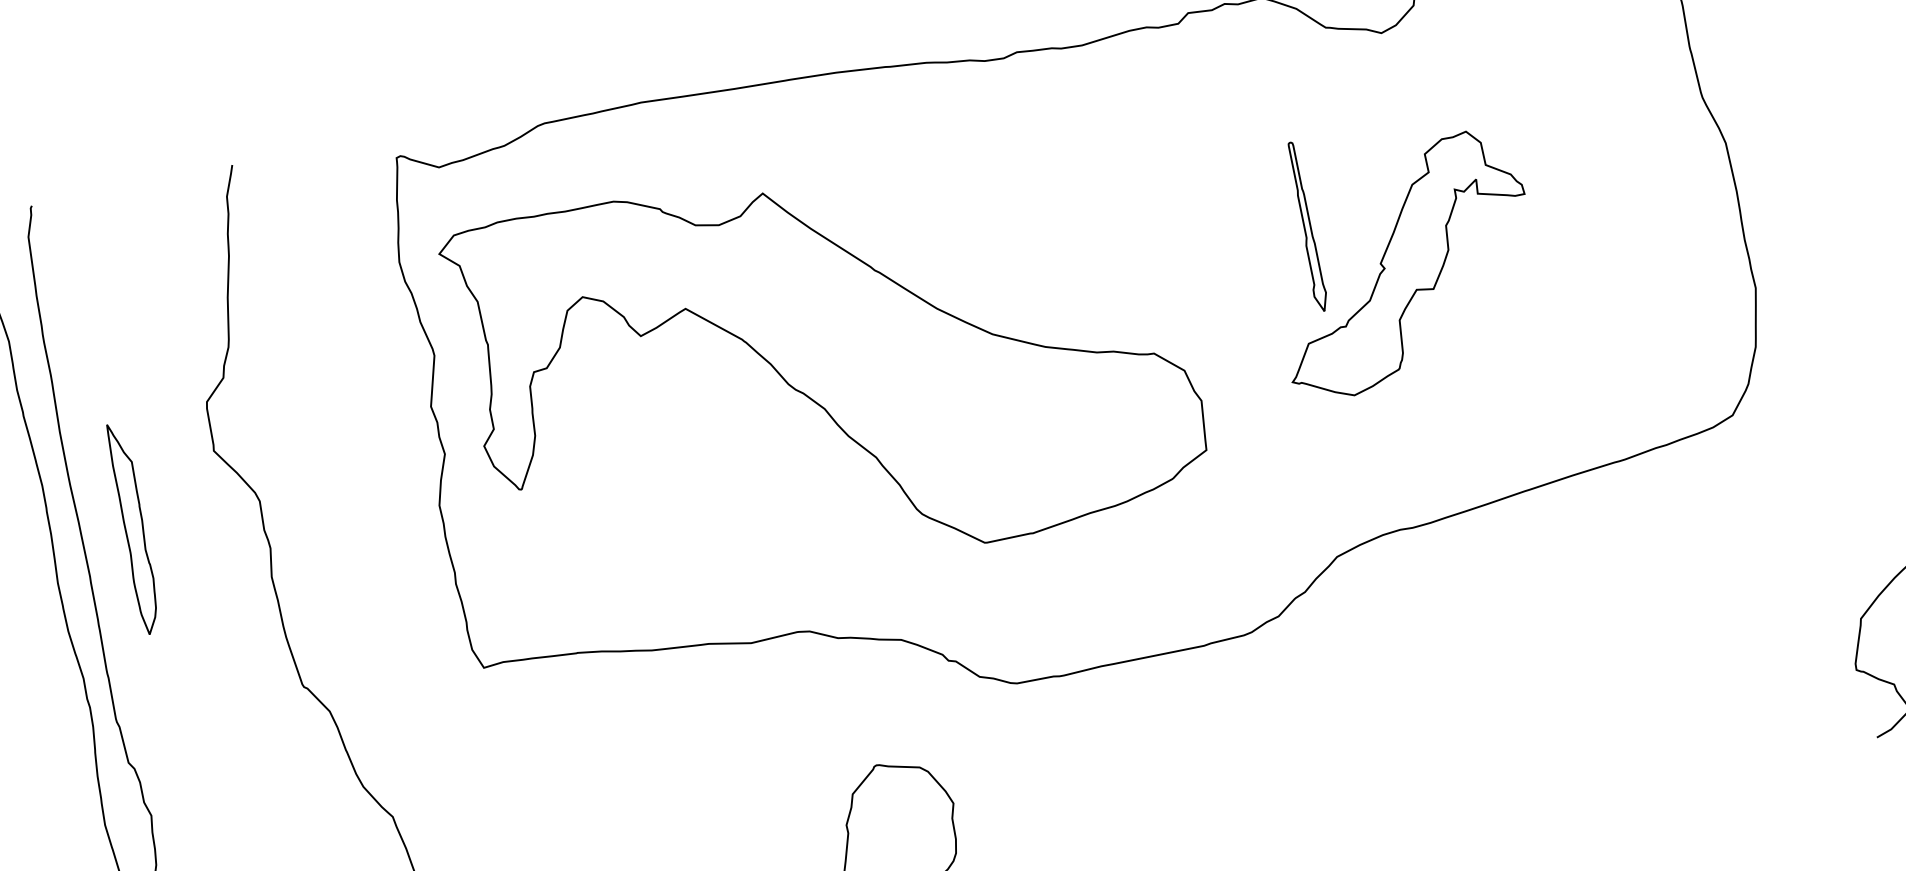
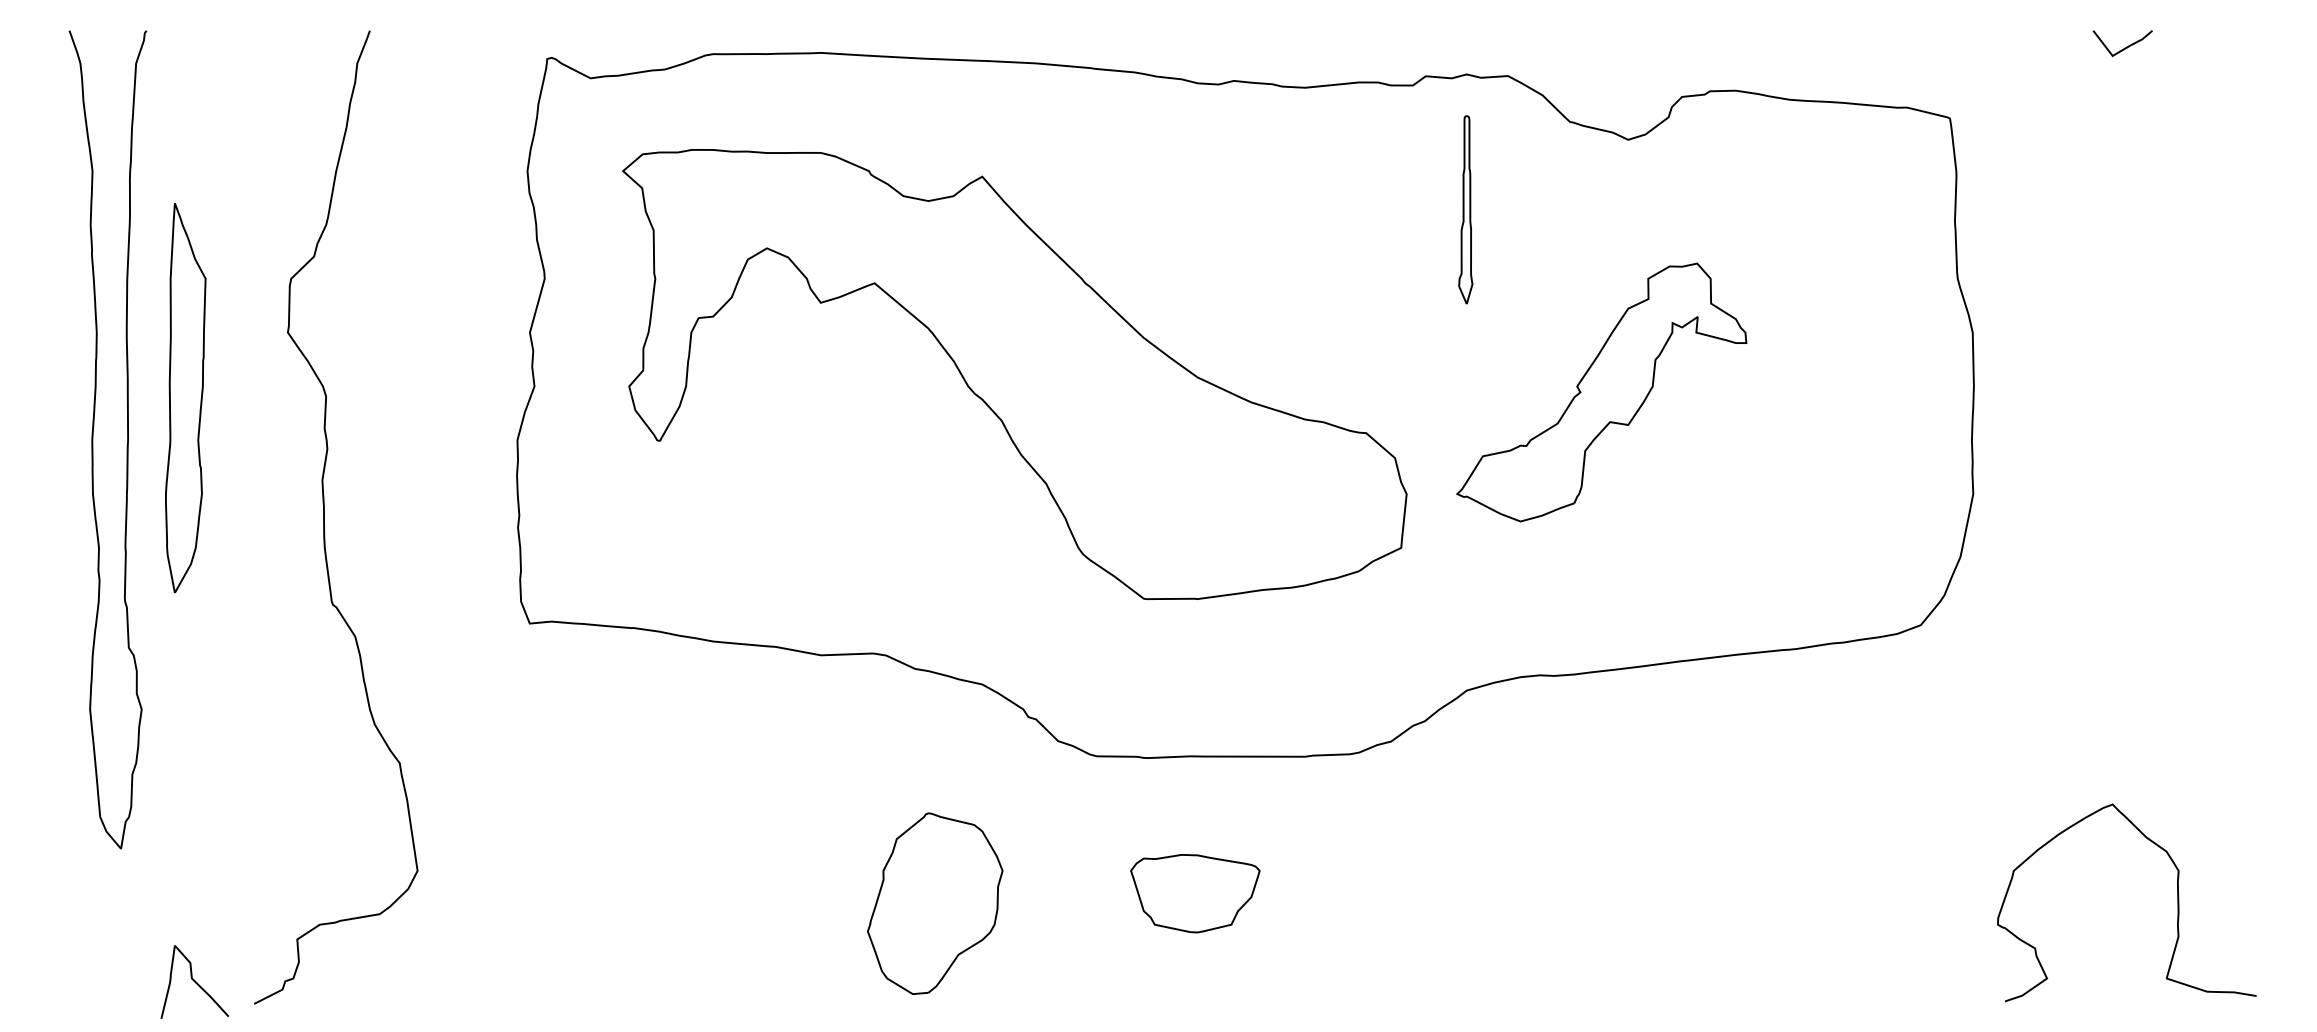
part: (1306, 226) -> (1465, 209), moved
part: (827, 365) -> (1014, 374), moved
part: (133, 528) -> (185, 398), size x1.67
part: (1130, 788) -> (1195, 893), added

